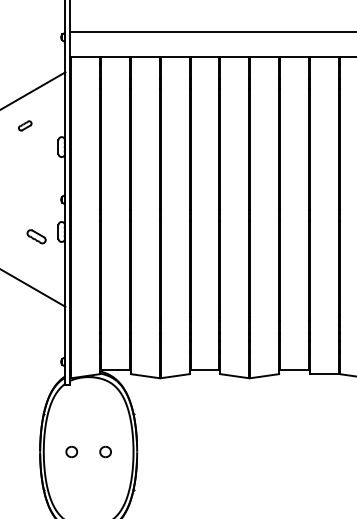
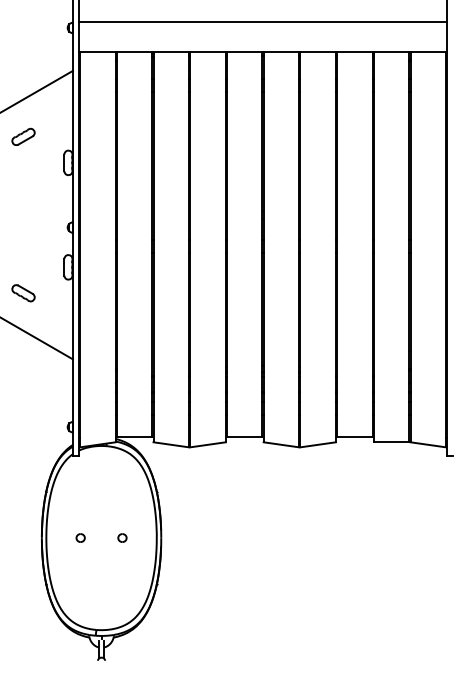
part: (25, 125) -> (23, 136), size x1.43
part: (36, 236) -> (23, 293), moved
part: (71, 451) -> (80, 537), size x0.62
part: (105, 451) -> (122, 537), size x0.62

